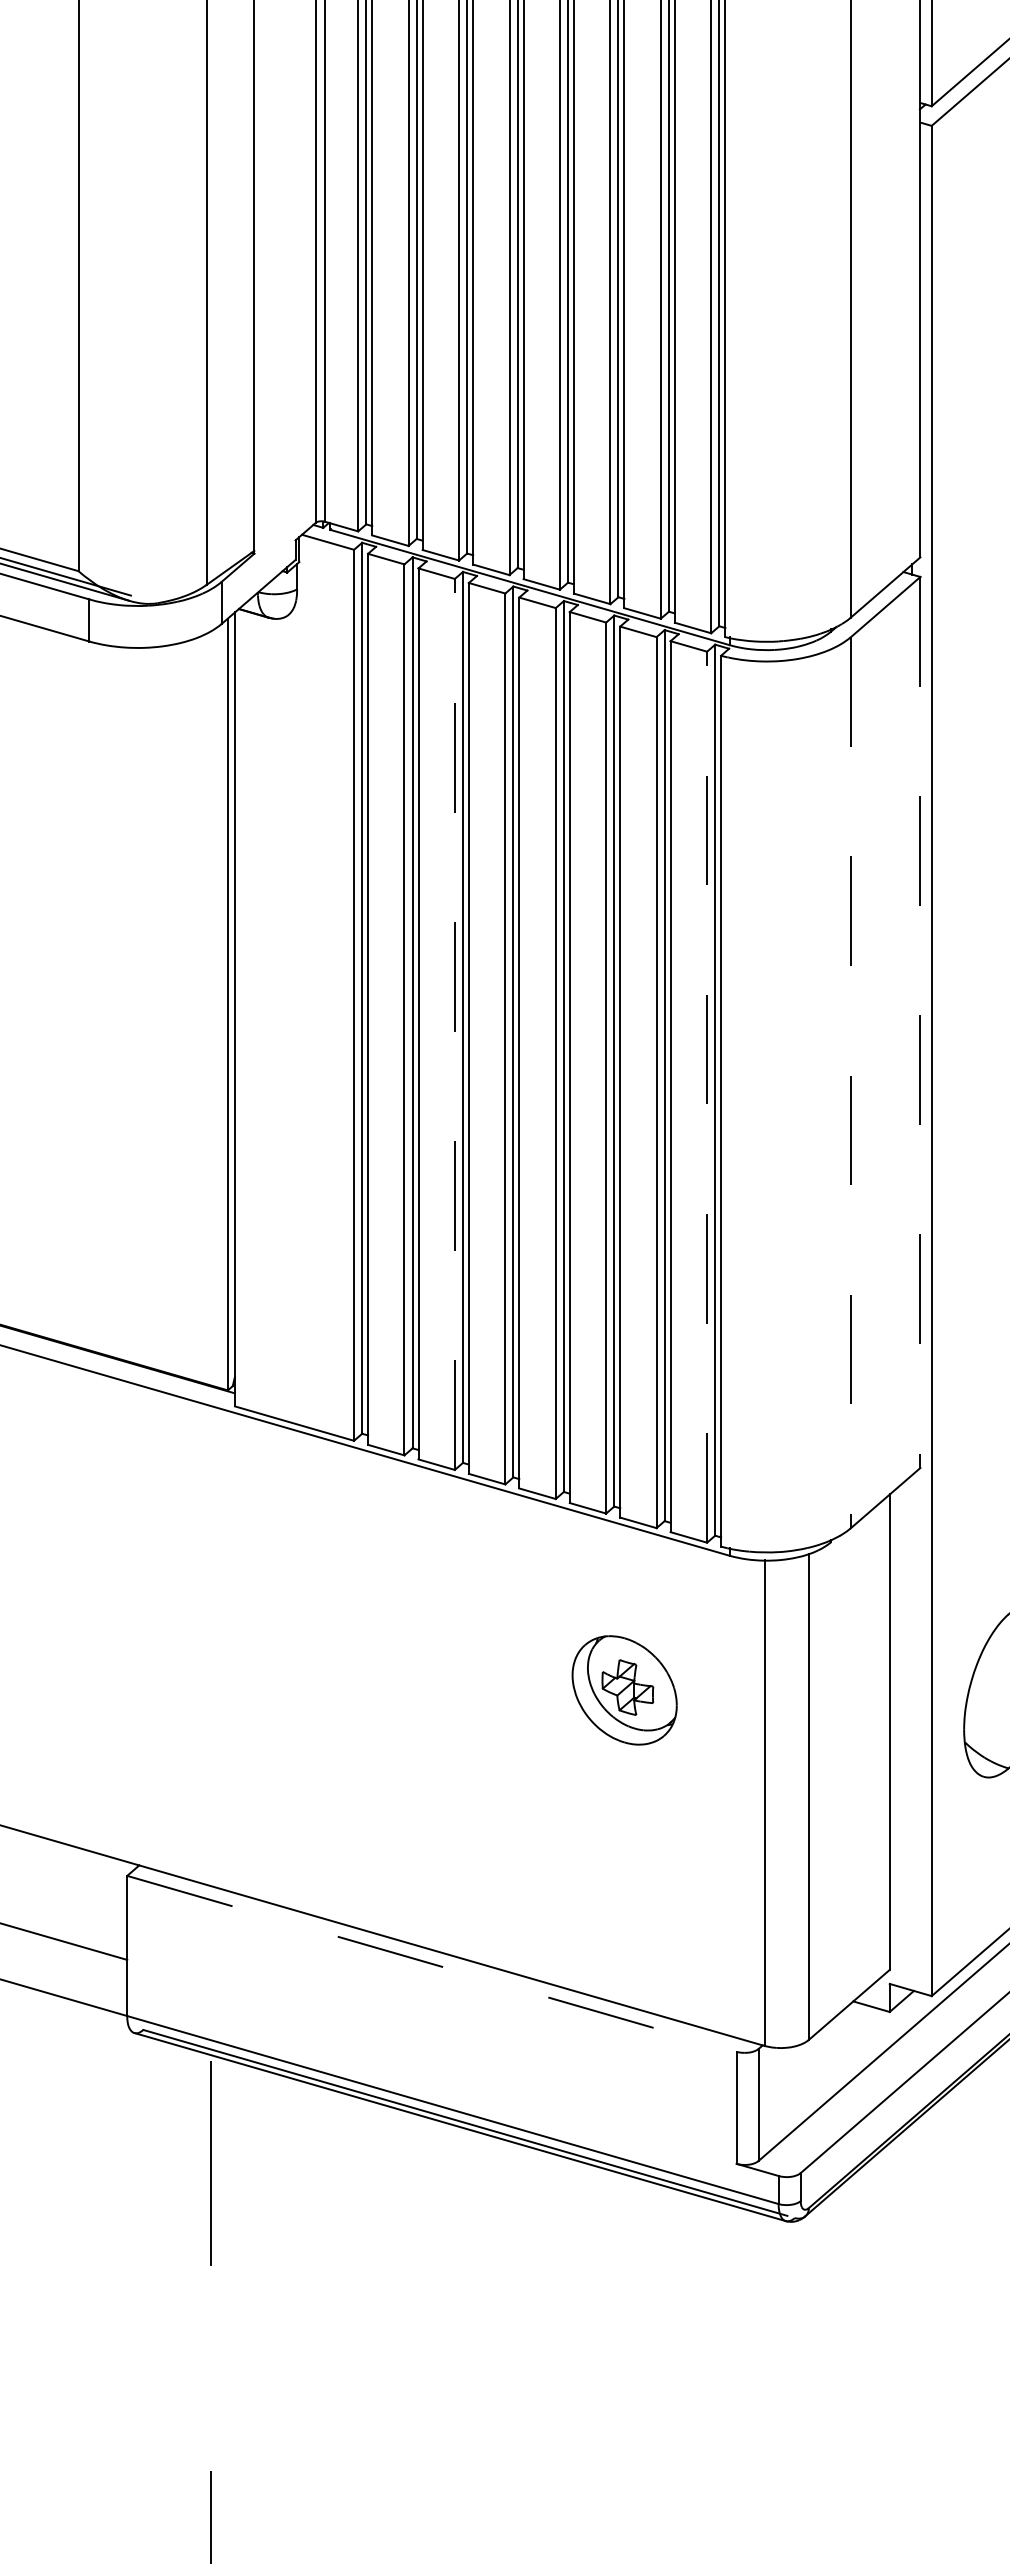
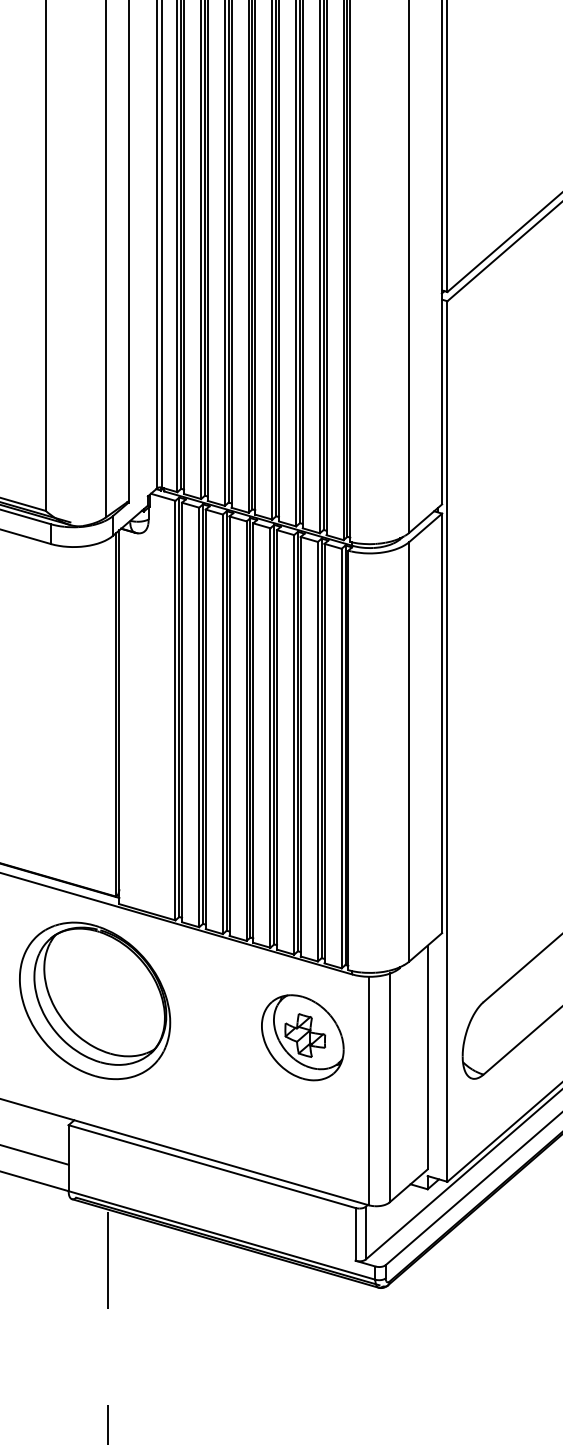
line: (921, 1022) -> (442, 723), dashed -> solid
line: (453, 1024) -> (222, 724), dashed -> solid
line: (851, 1082) -> (409, 751), dashed -> solid
line: (706, 1097) -> (341, 758), dashed -> solid
part: (184, 1611) -> (95, 1000), added
part: (623, 1689) -> (302, 1037), size x1.67
line: (432, 1963) -> (212, 1166), dashed -> solid

